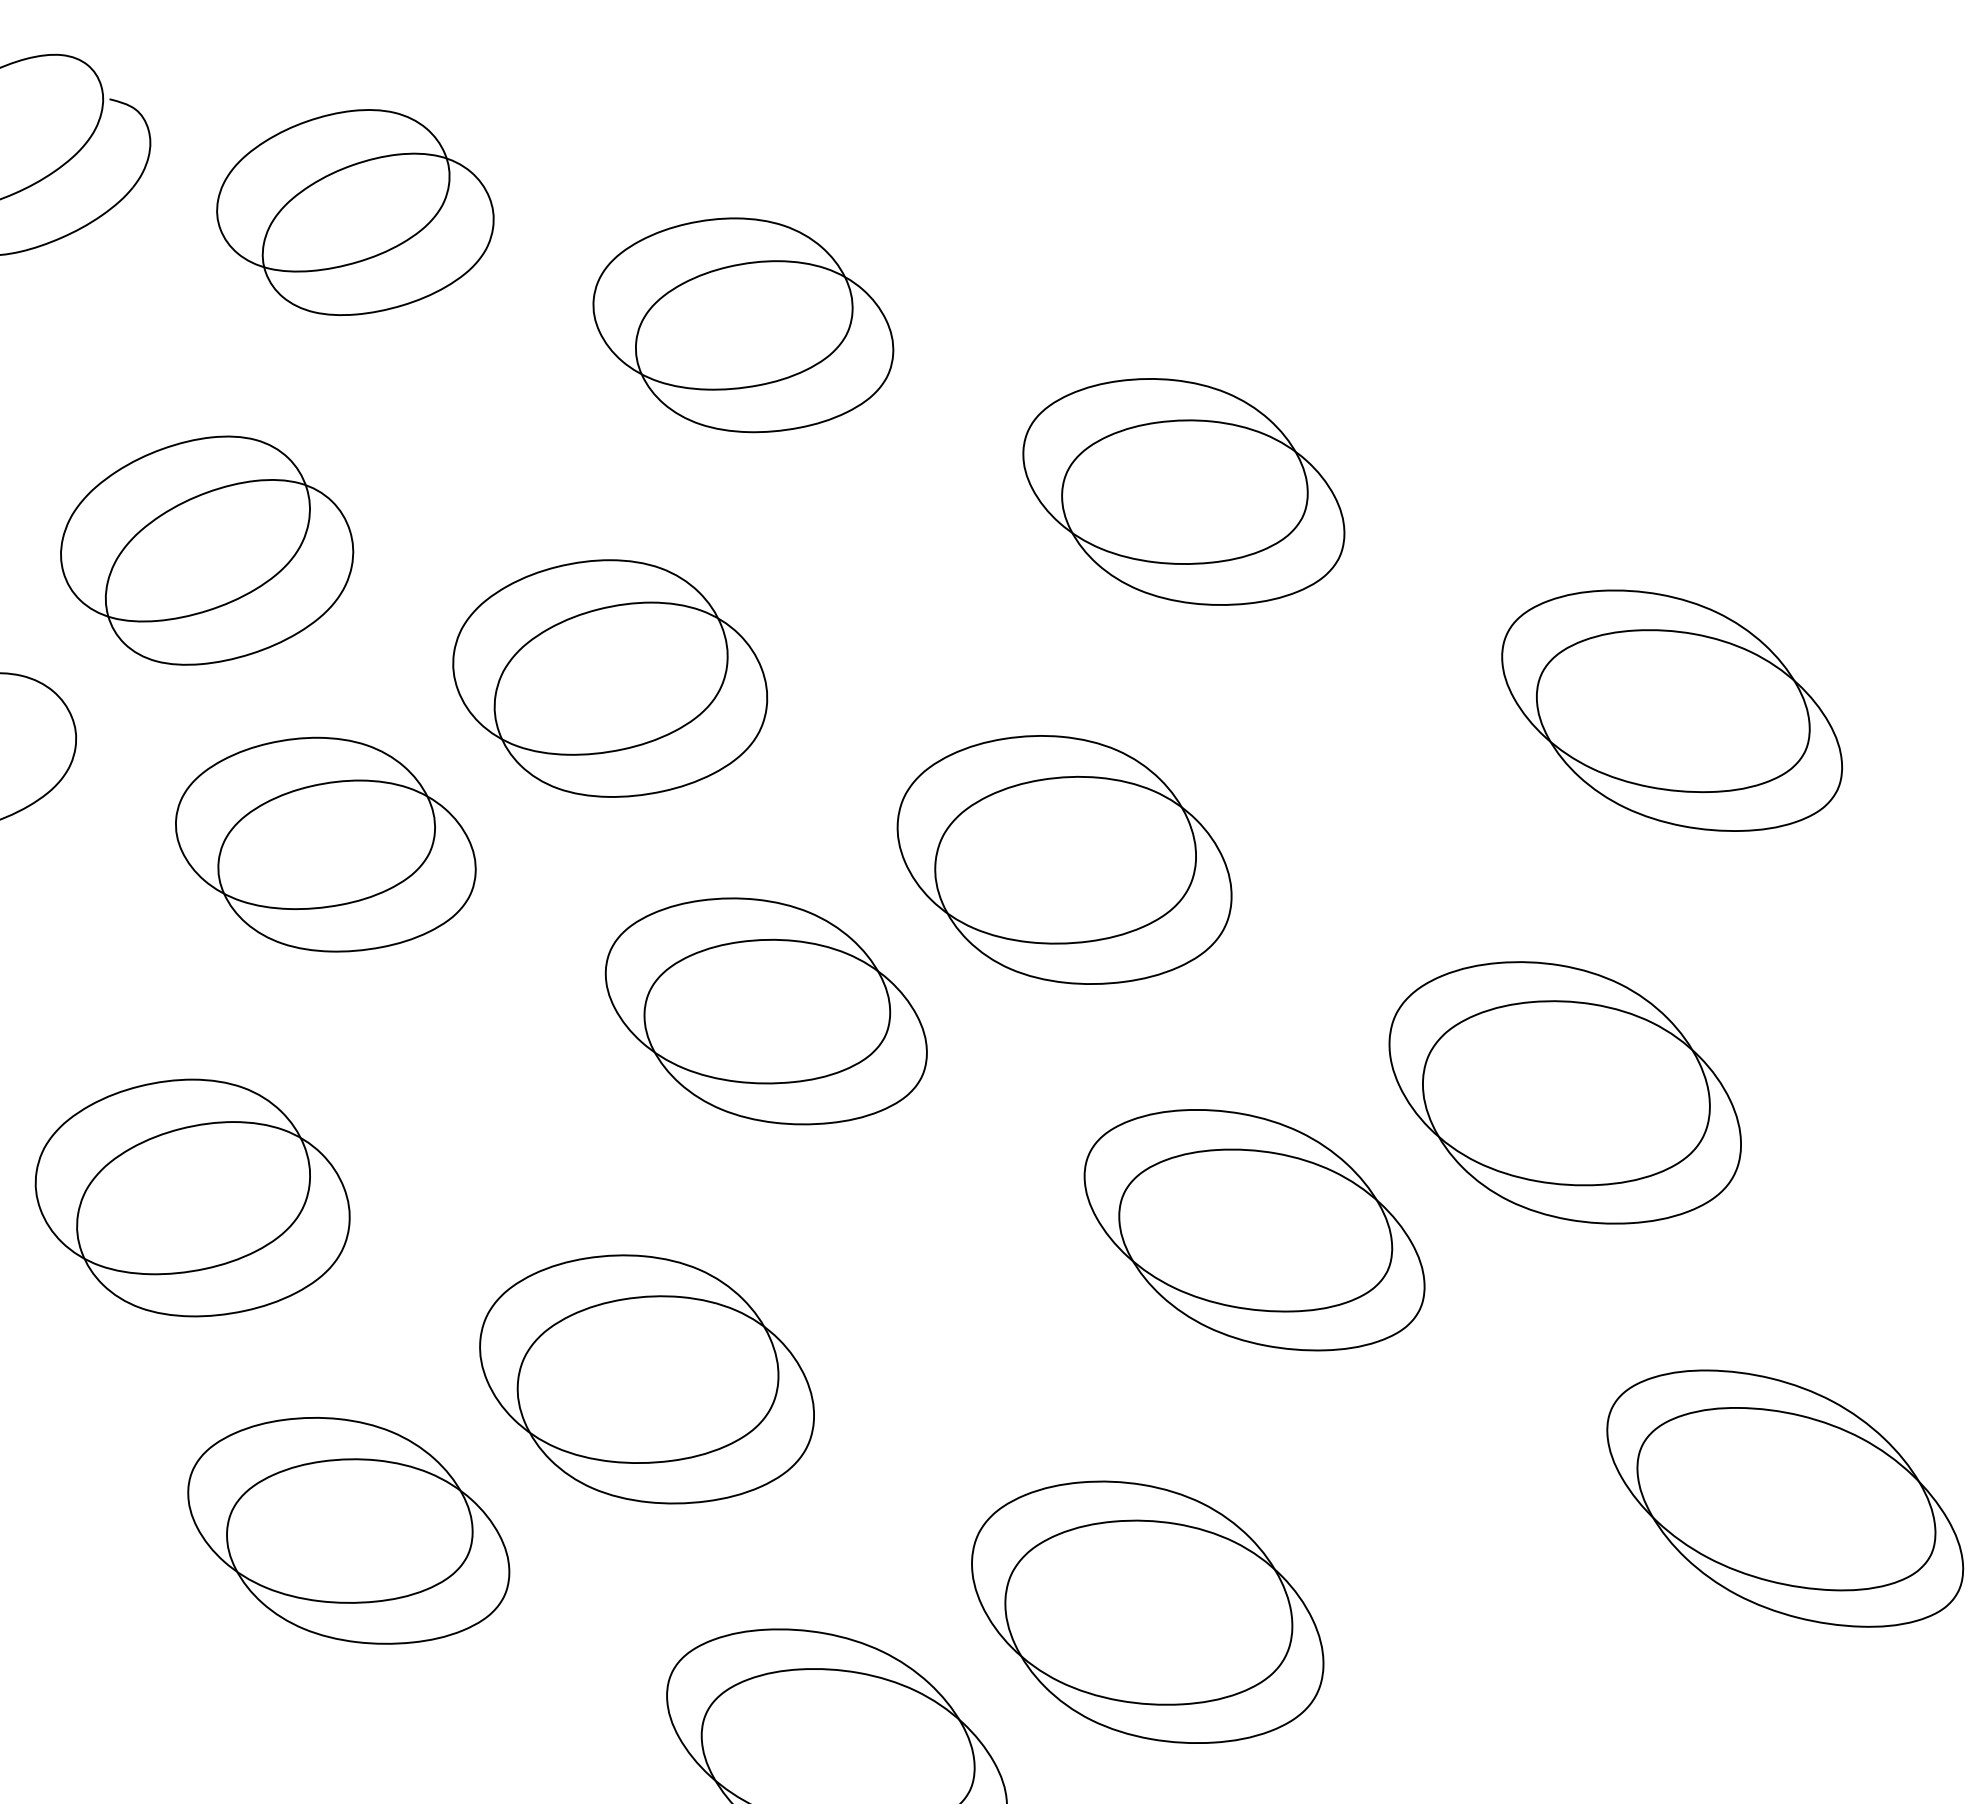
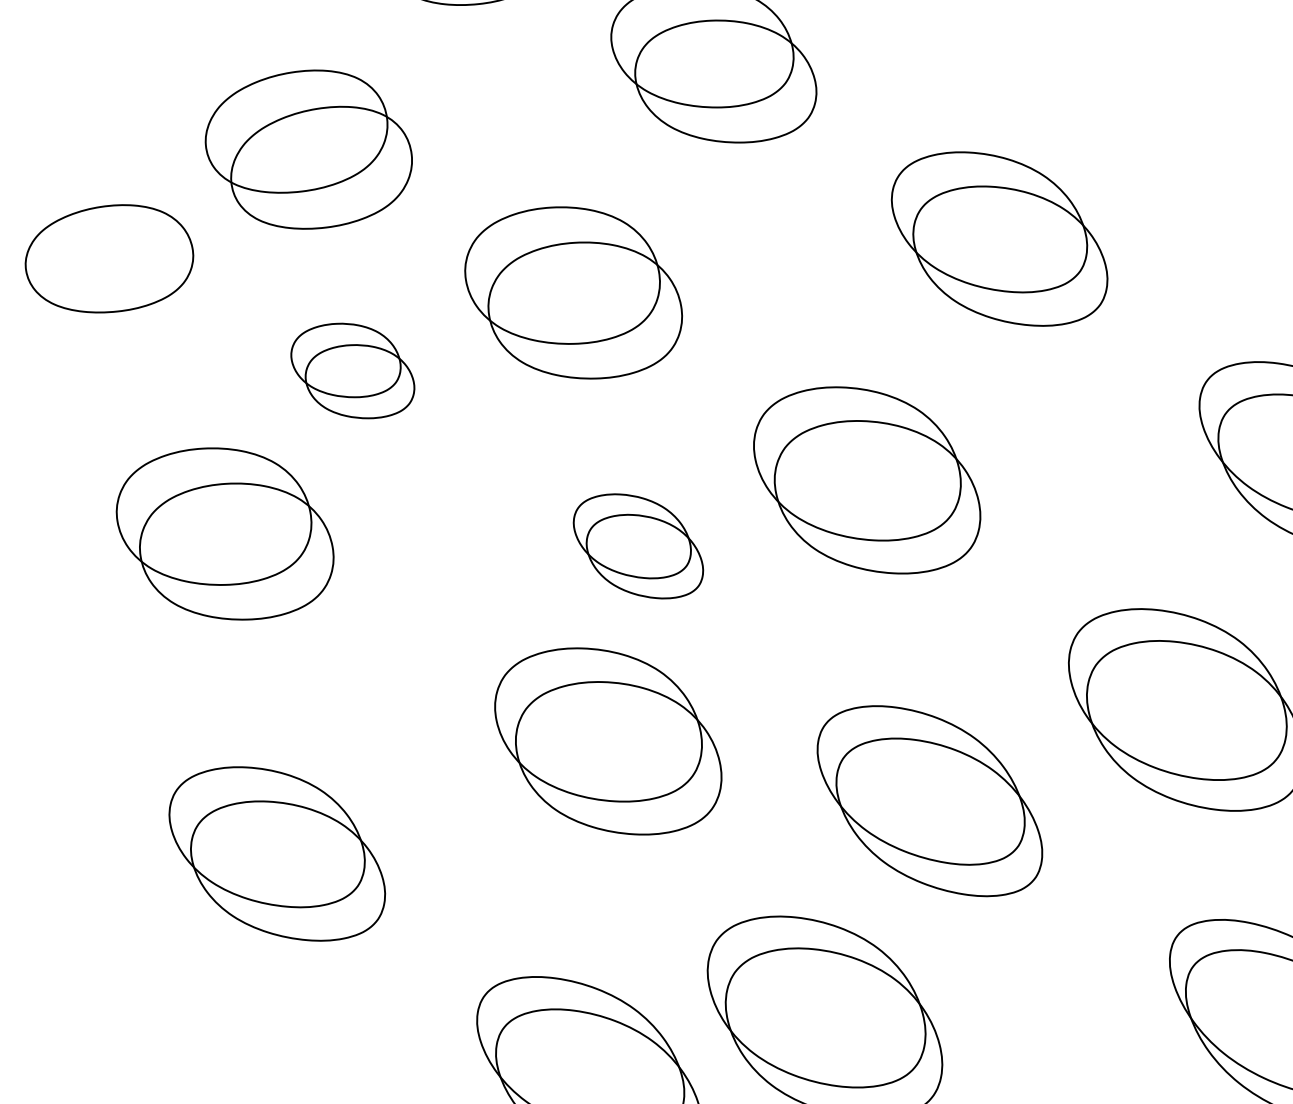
part: (325, 844) -> (352, 370), size x0.6
part: (765, 1011) -> (638, 546), size x0.6
part: (192, 1197) -> (225, 533), moved
part: (1254, 1230) -> (930, 801), moved
part: (646, 1379) -> (608, 741), moved

